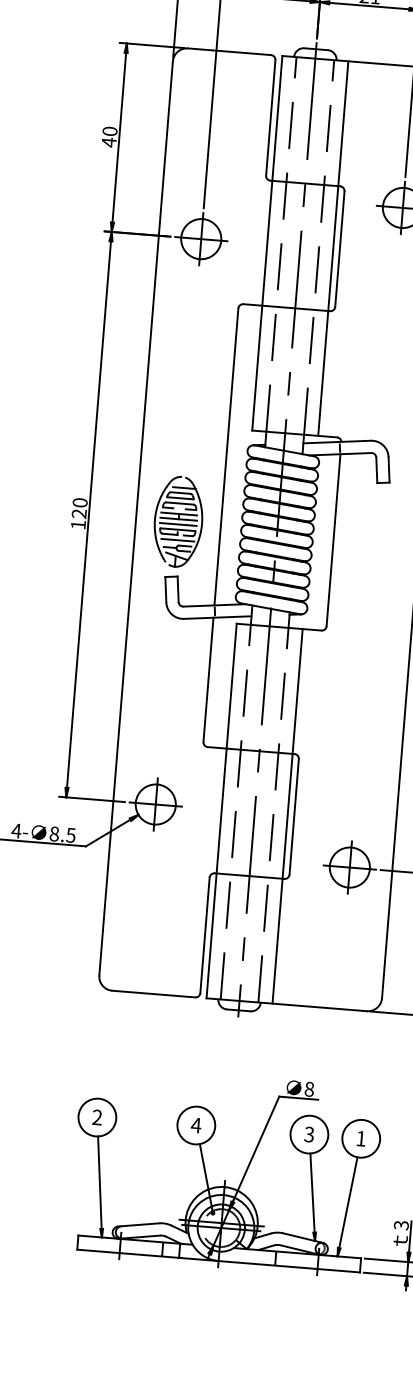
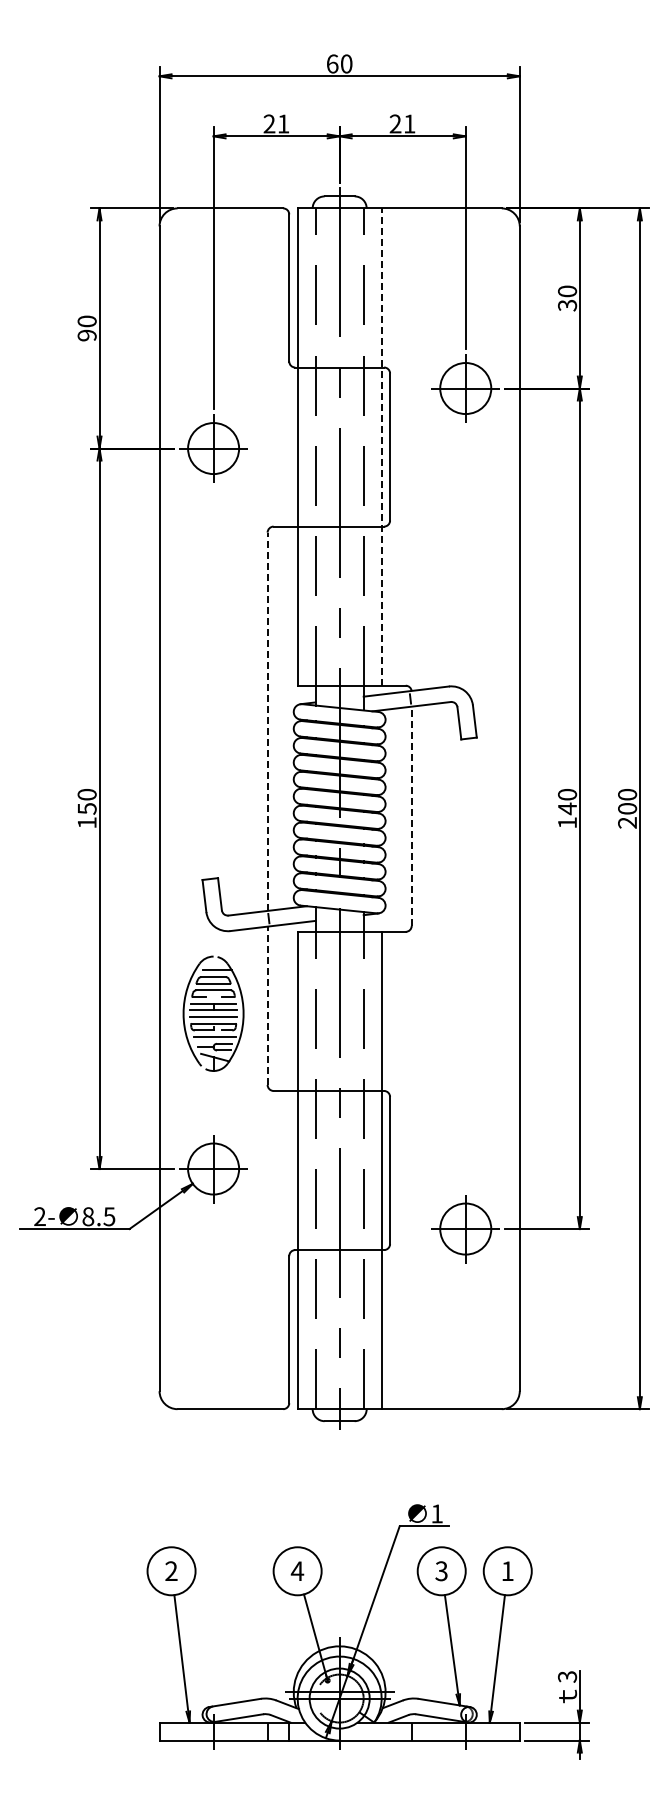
text: (108, 142) -> (86, 335), 40 -> 90
line: (333, 248) -> (381, 447), solid -> dashed
line: (226, 456) -> (267, 721), solid -> dashed
text: (78, 513) -> (86, 808), 120 -> 150
part: (178, 521) -> (213, 1013), moved
line: (333, 540) -> (411, 816), solid -> dashed
line: (208, 679) -> (267, 1005), solid -> dashed
text: (16, 830) -> (39, 1216), 4- -> 2-
text: (309, 1089) -> (437, 1513), 8 -> 1

